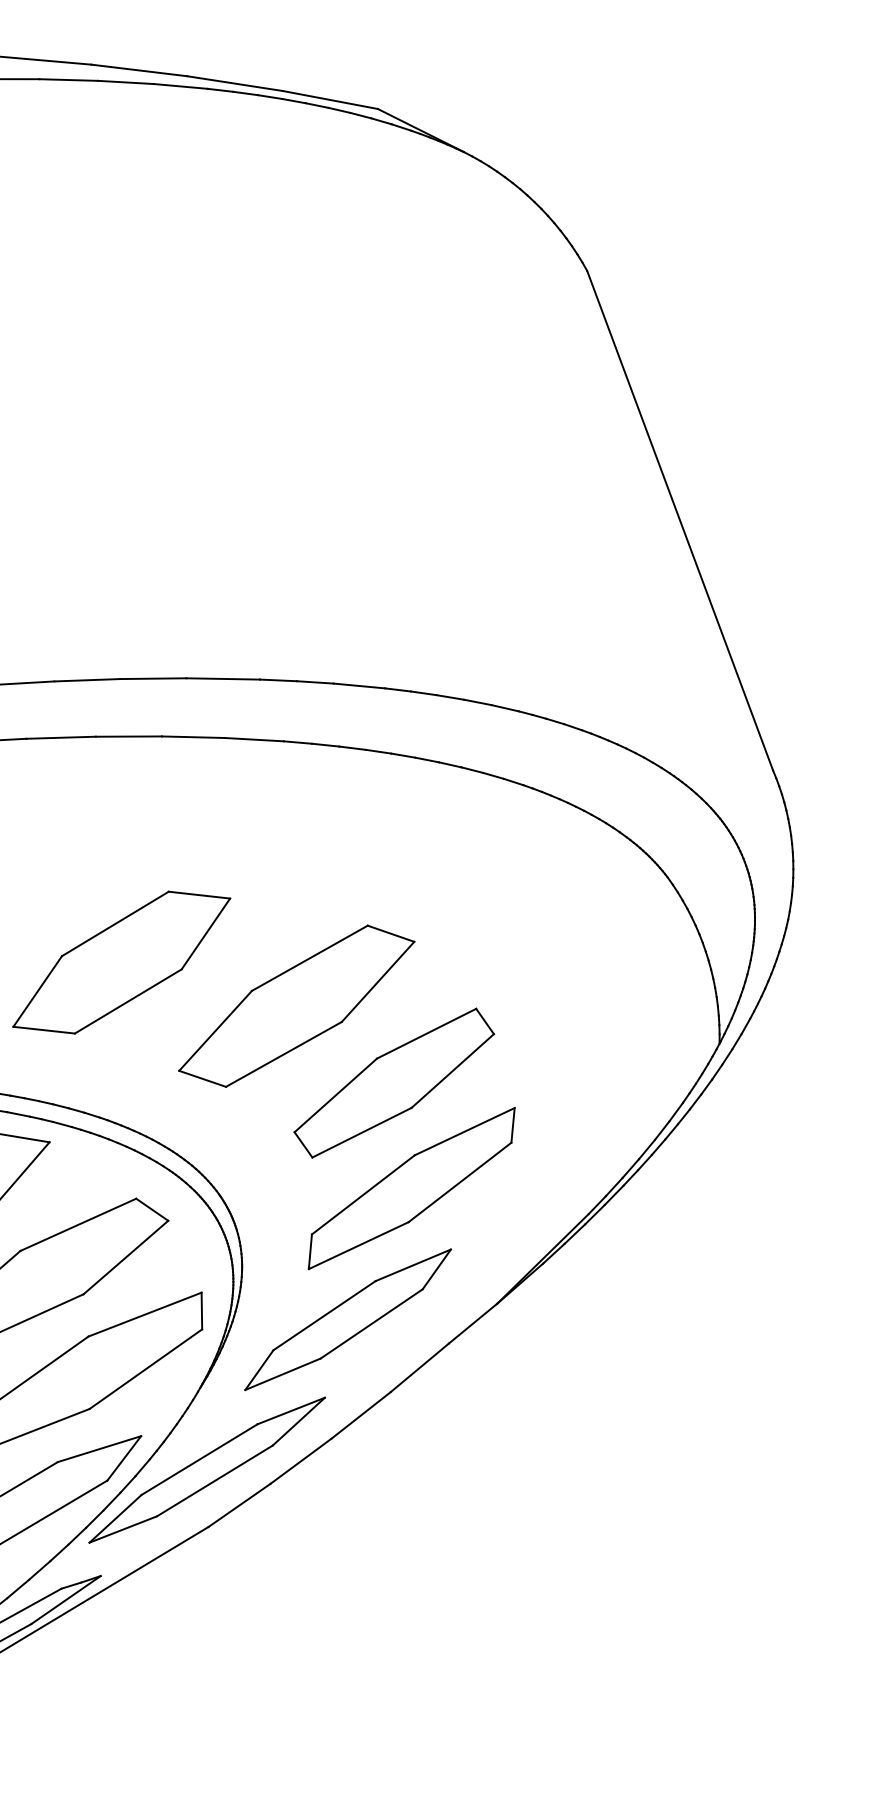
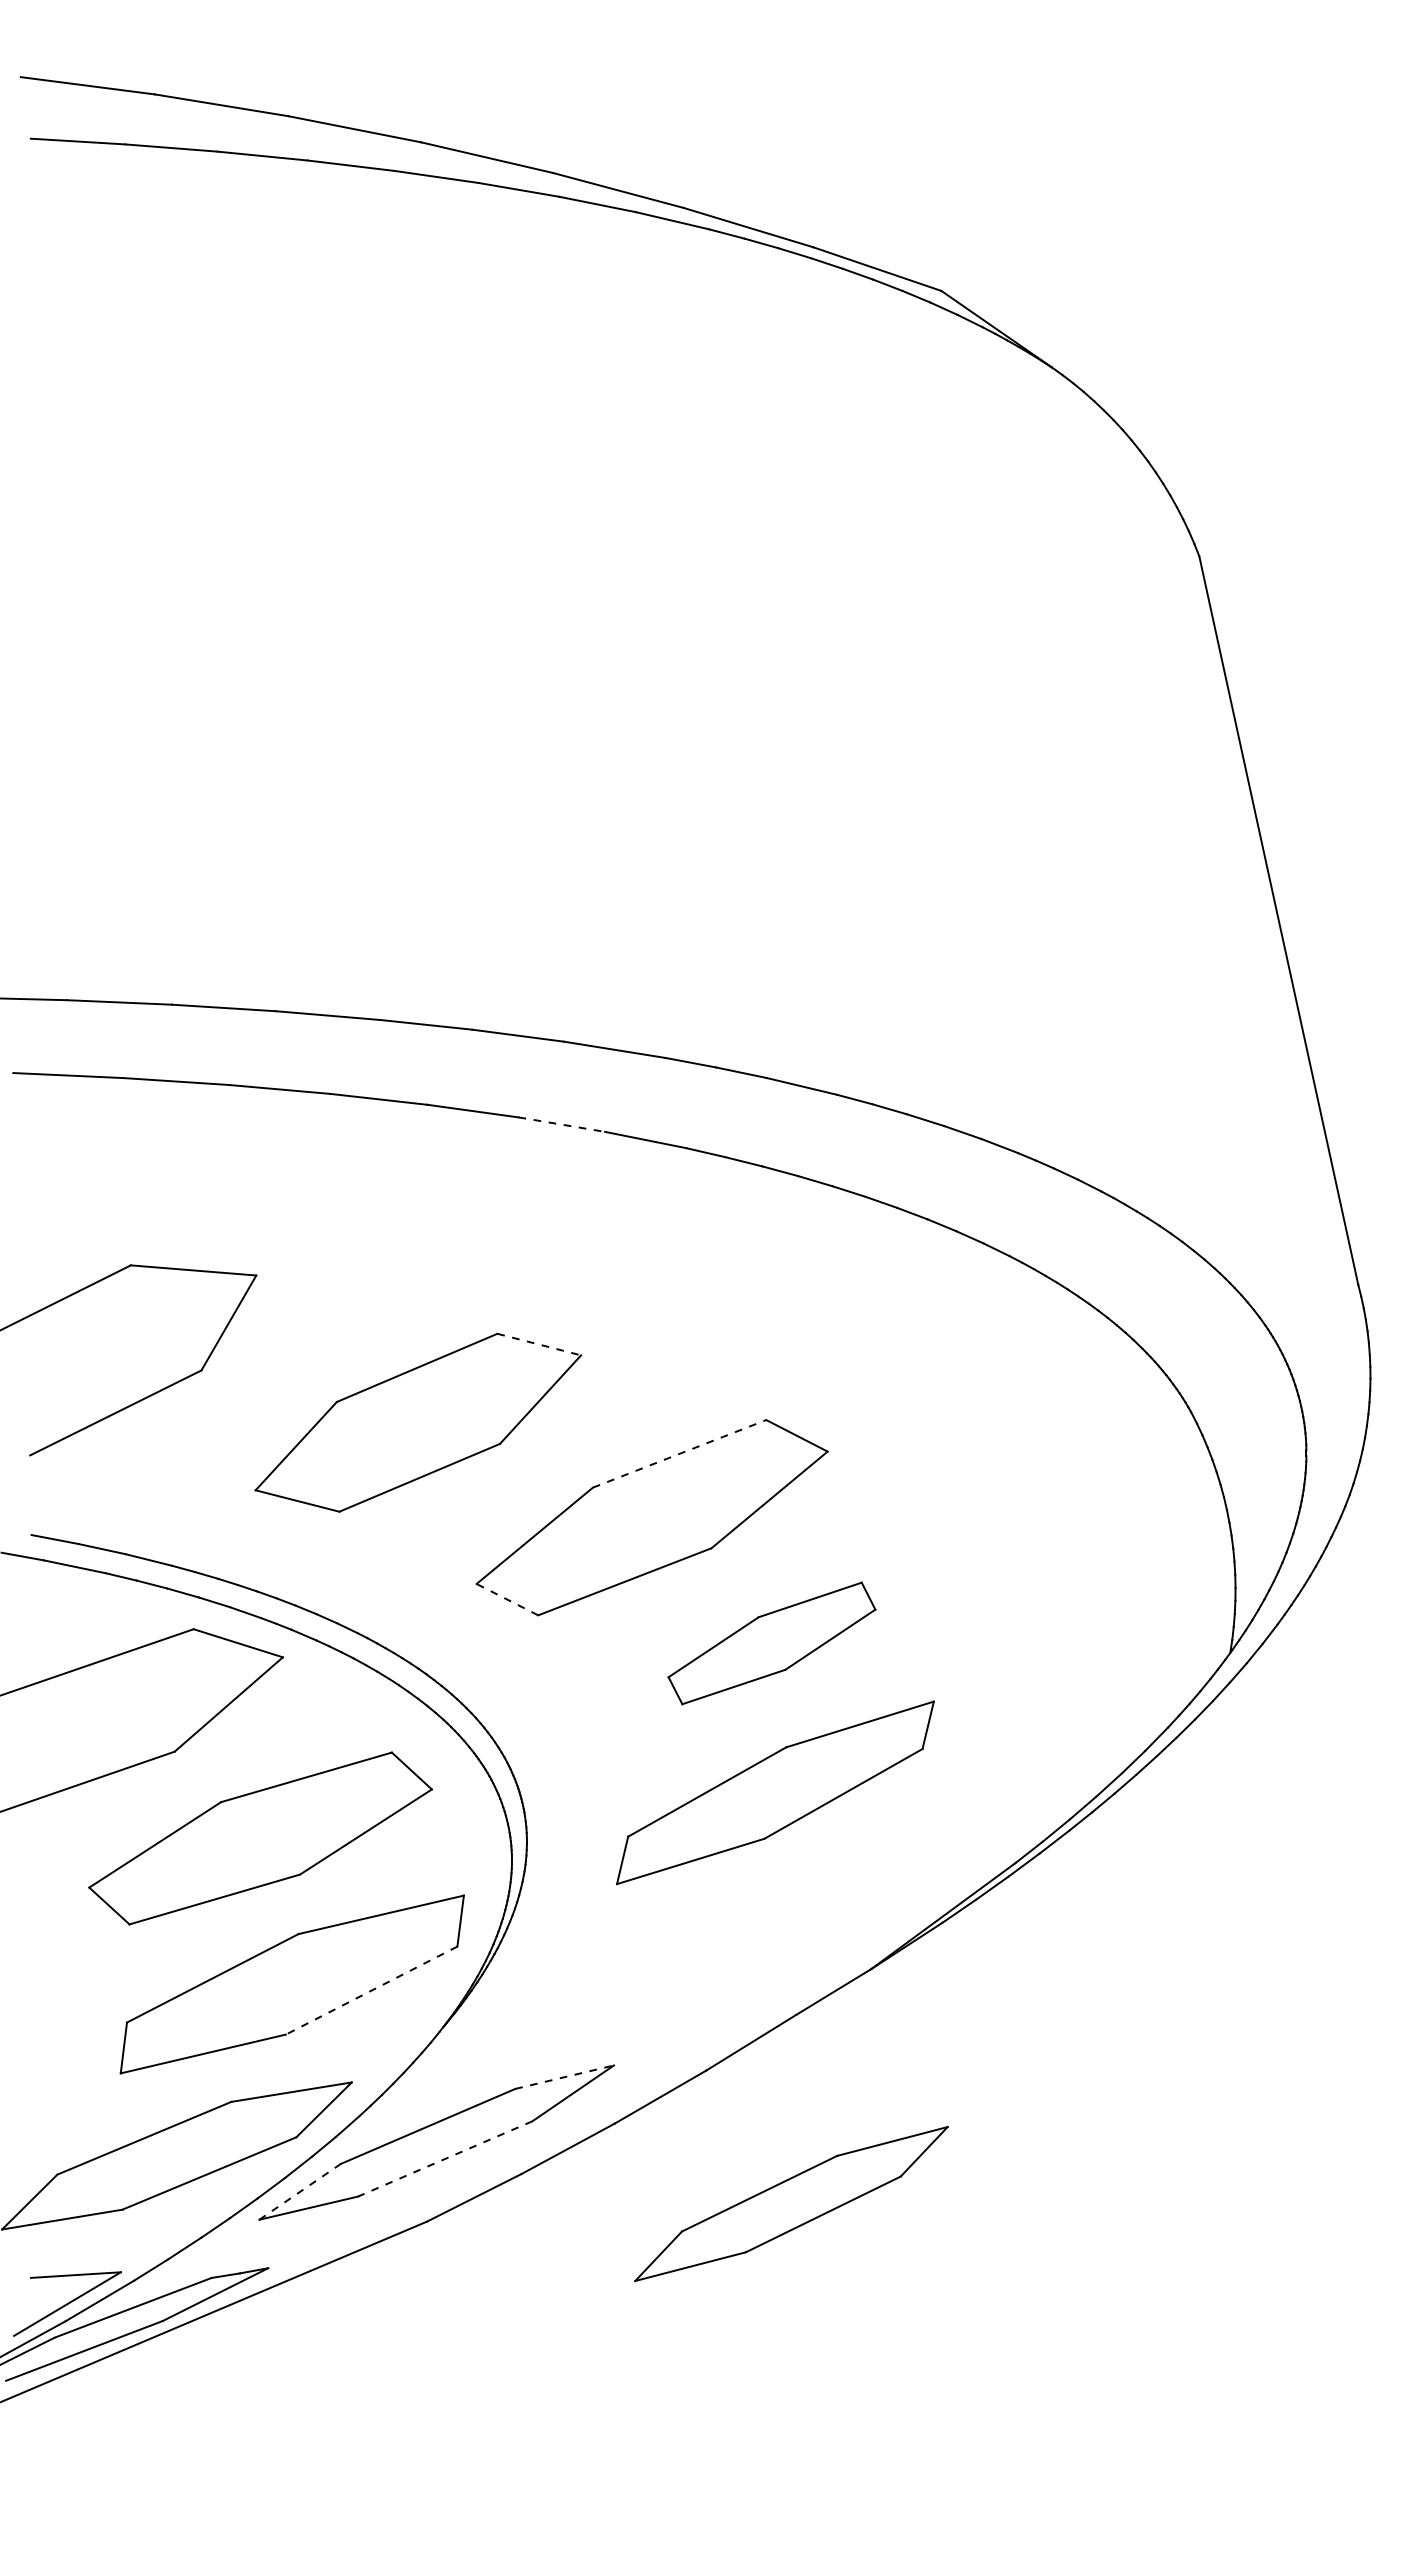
line: (193, 737) -> (561, 1124), solid -> dashed
line: (199, 895) -> (539, 1344), solid -> dashed
line: (310, 957) -> (680, 1453), solid -> dashed
line: (202, 1078) -> (507, 1599), solid -> dashed
part: (393, 1083) -> (771, 1643), size x0.7
part: (348, 1319) -> (791, 2203), moved
line: (145, 1369) -> (371, 1990), solid -> dashed
line: (291, 1411) -> (564, 2077), solid -> dashed
line: (215, 1480) -> (445, 2158), solid -> dashed
line: (115, 1518) -> (300, 2191), solid -> dashed

